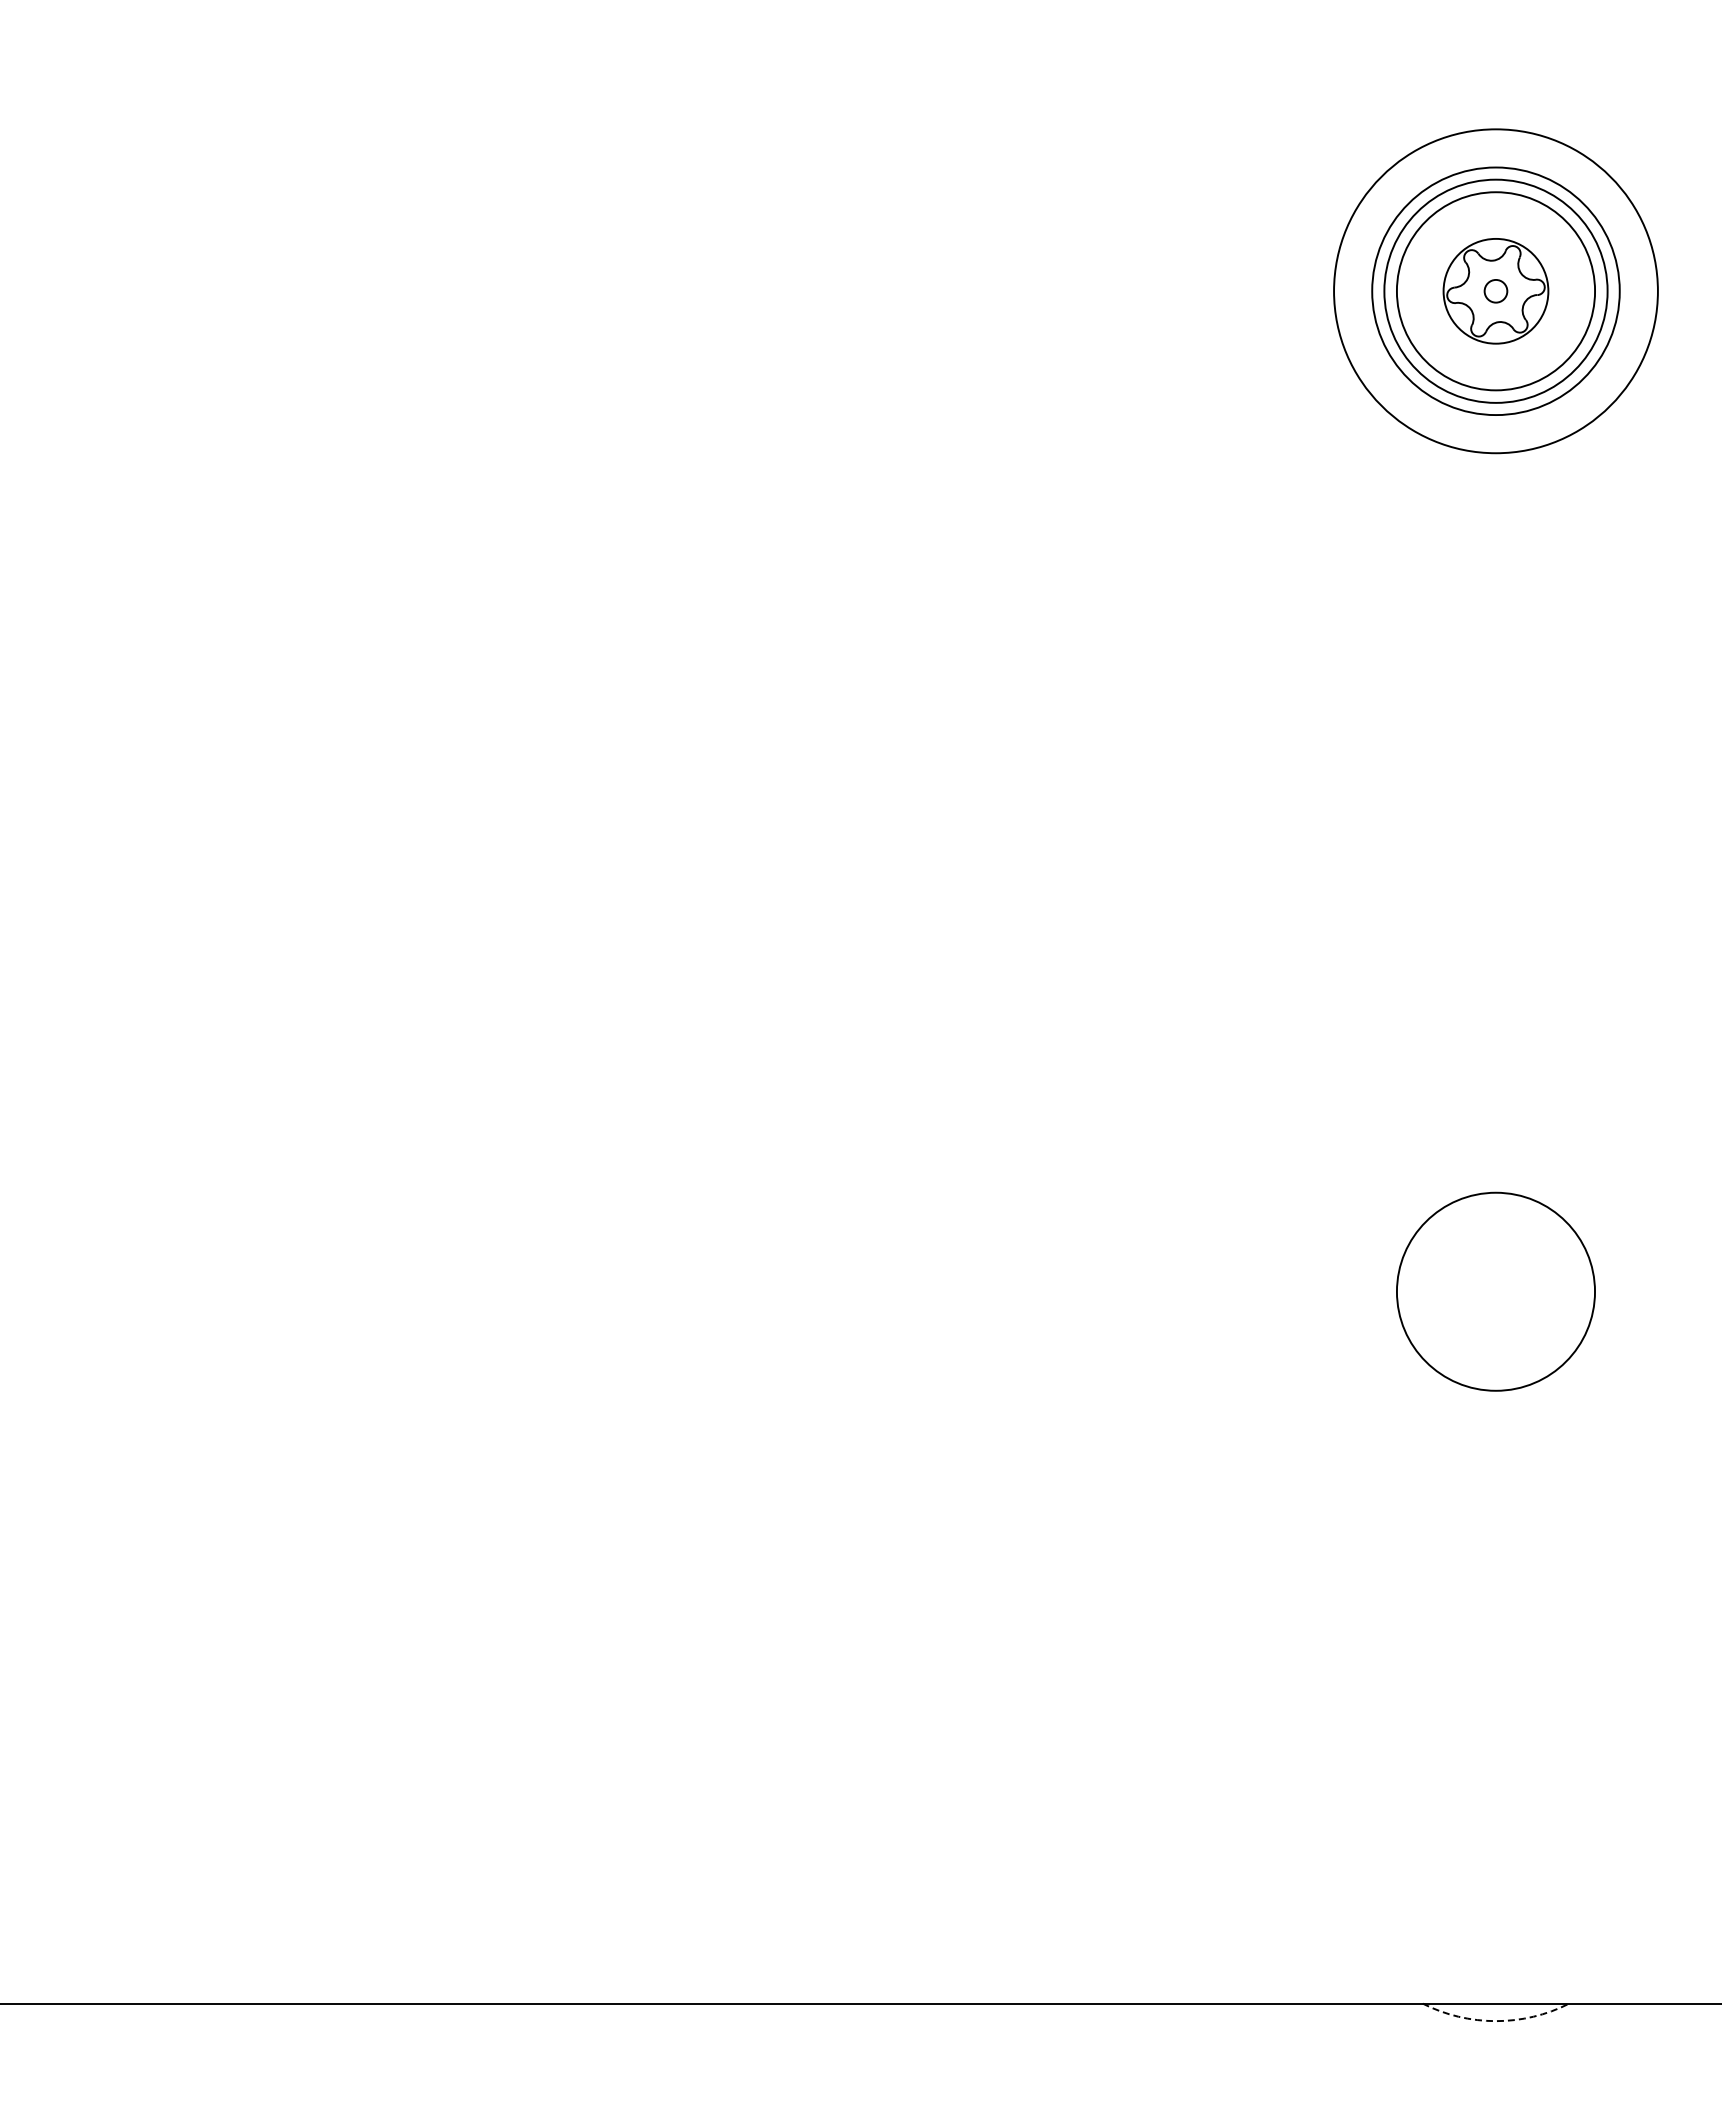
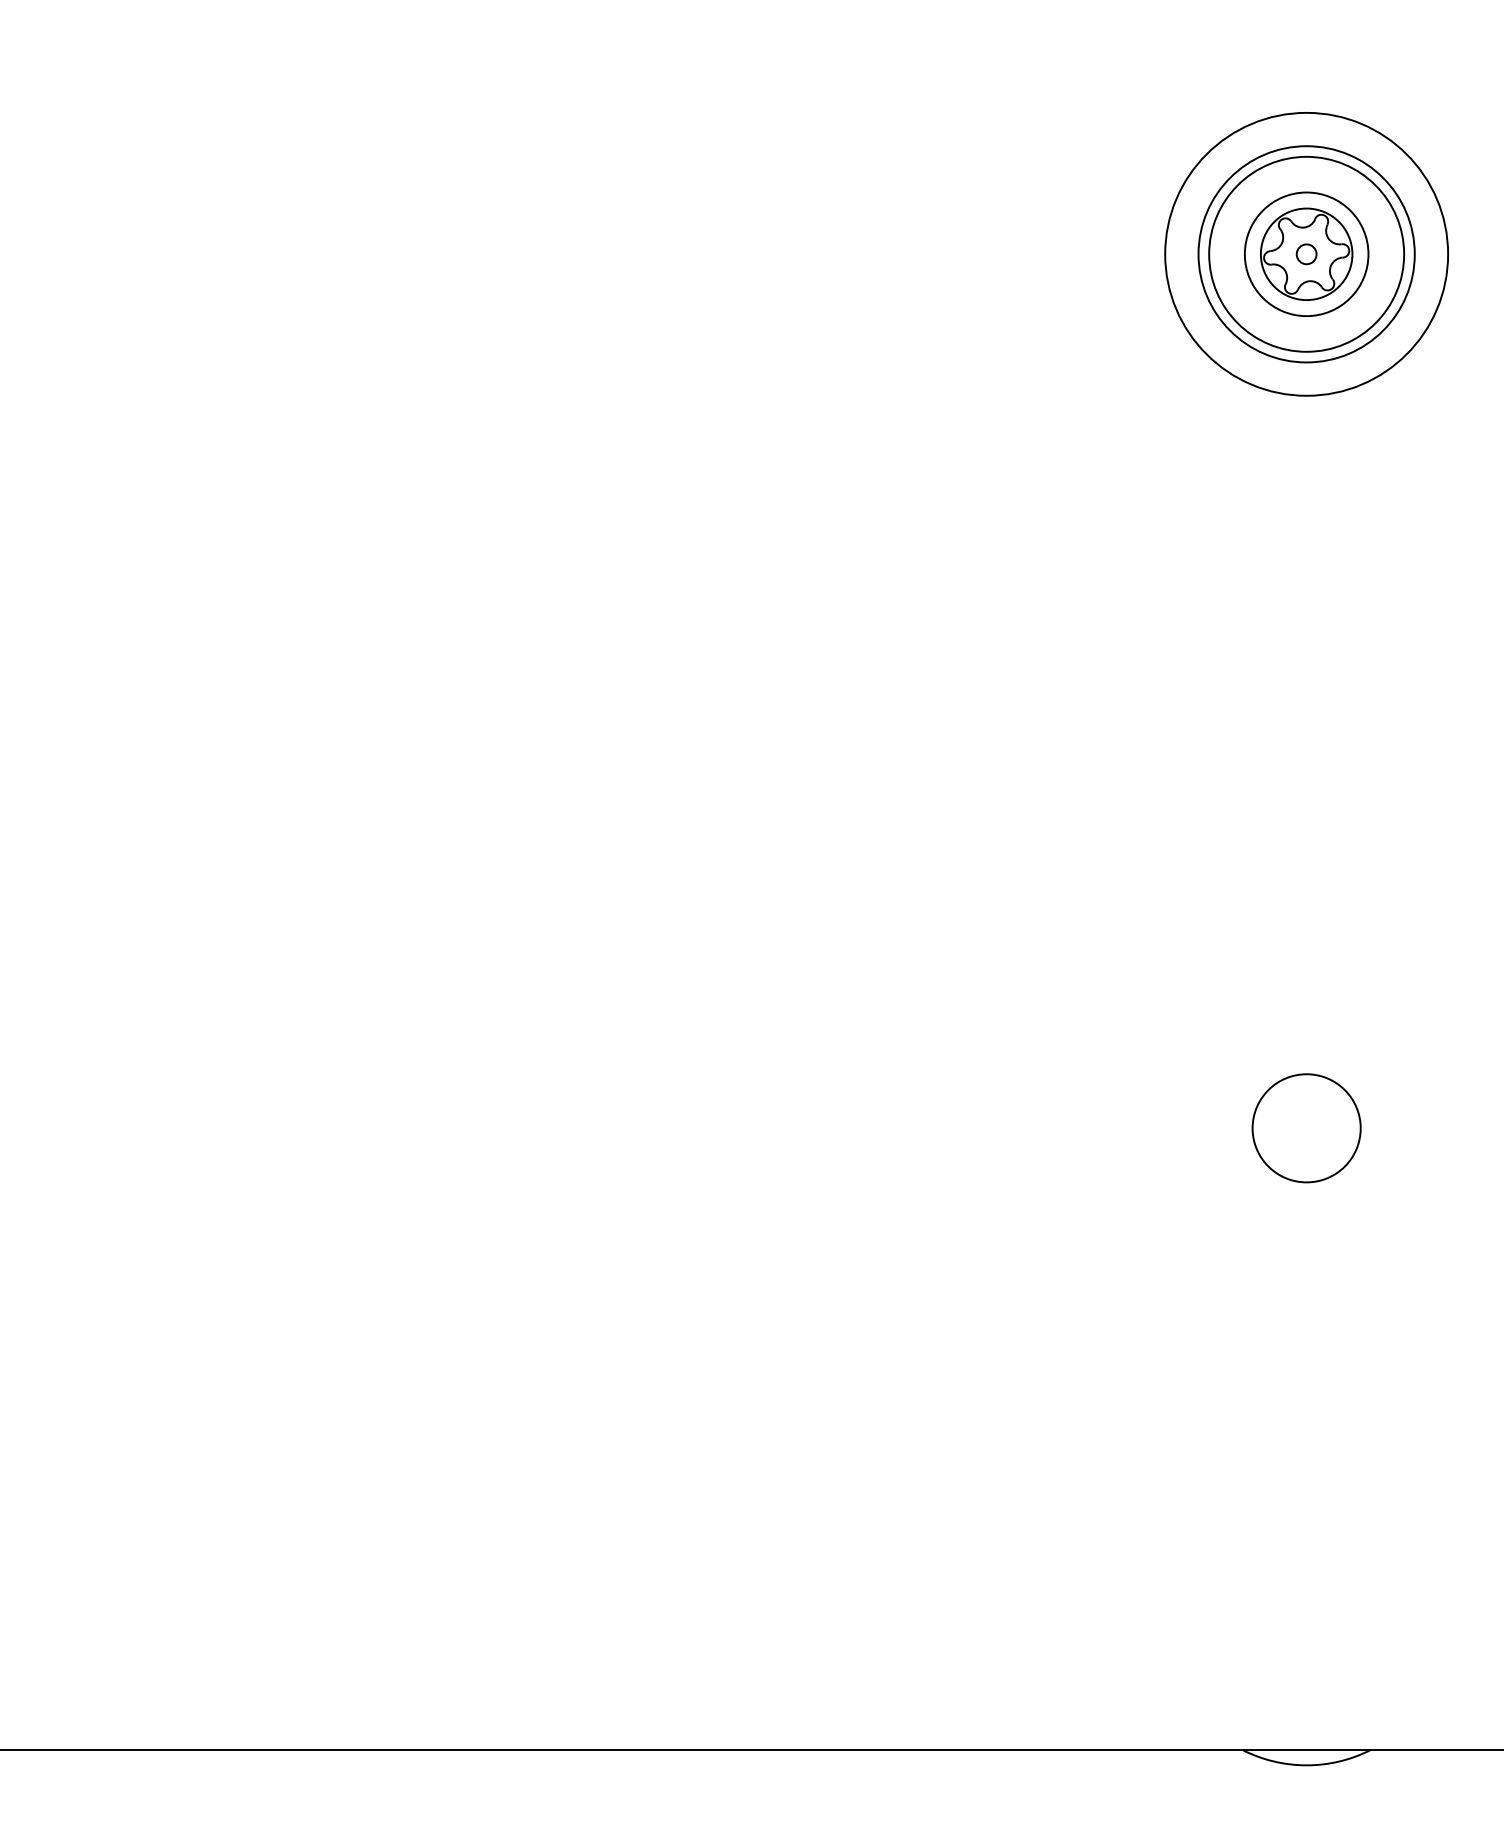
circle: (1495, 291) -> (1306, 254), size x0.71
circle: (1495, 1291) -> (1306, 1128), size x0.62
arc: (1495, 2021) -> (1306, 1765), dashed -> solid

